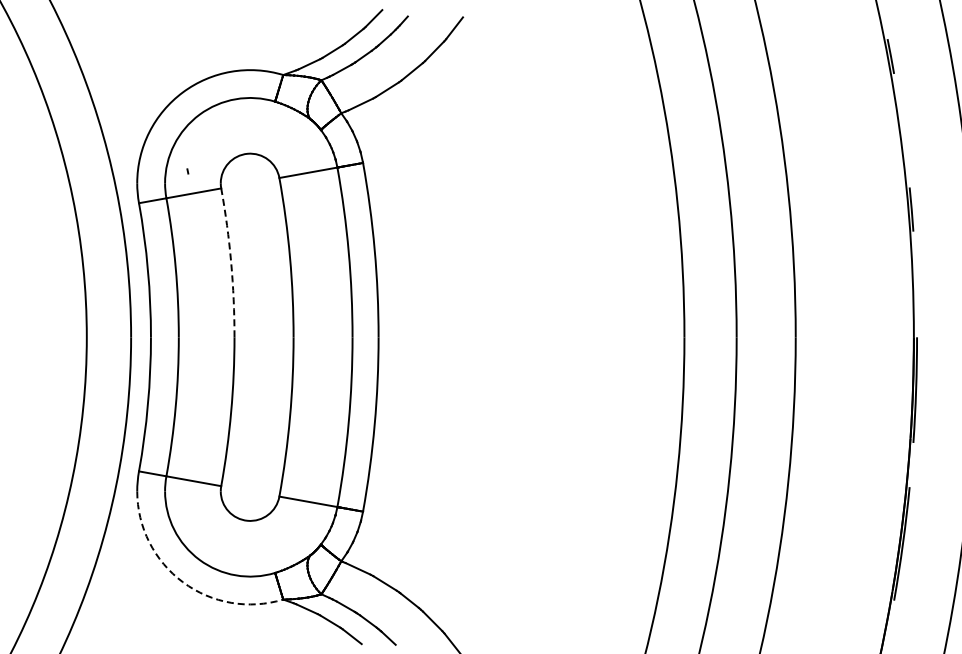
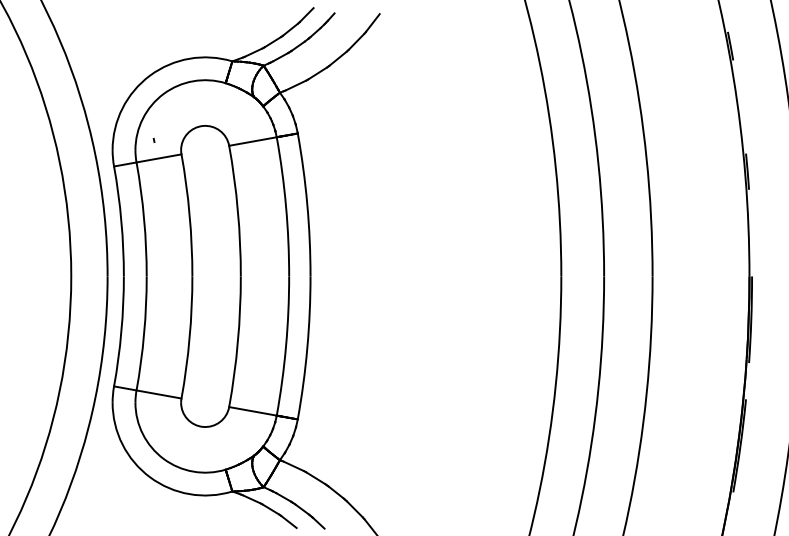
arc: (231, 262) -> (189, 215), dashed -> solid
arc: (183, 582) -> (150, 477), dashed -> solid

